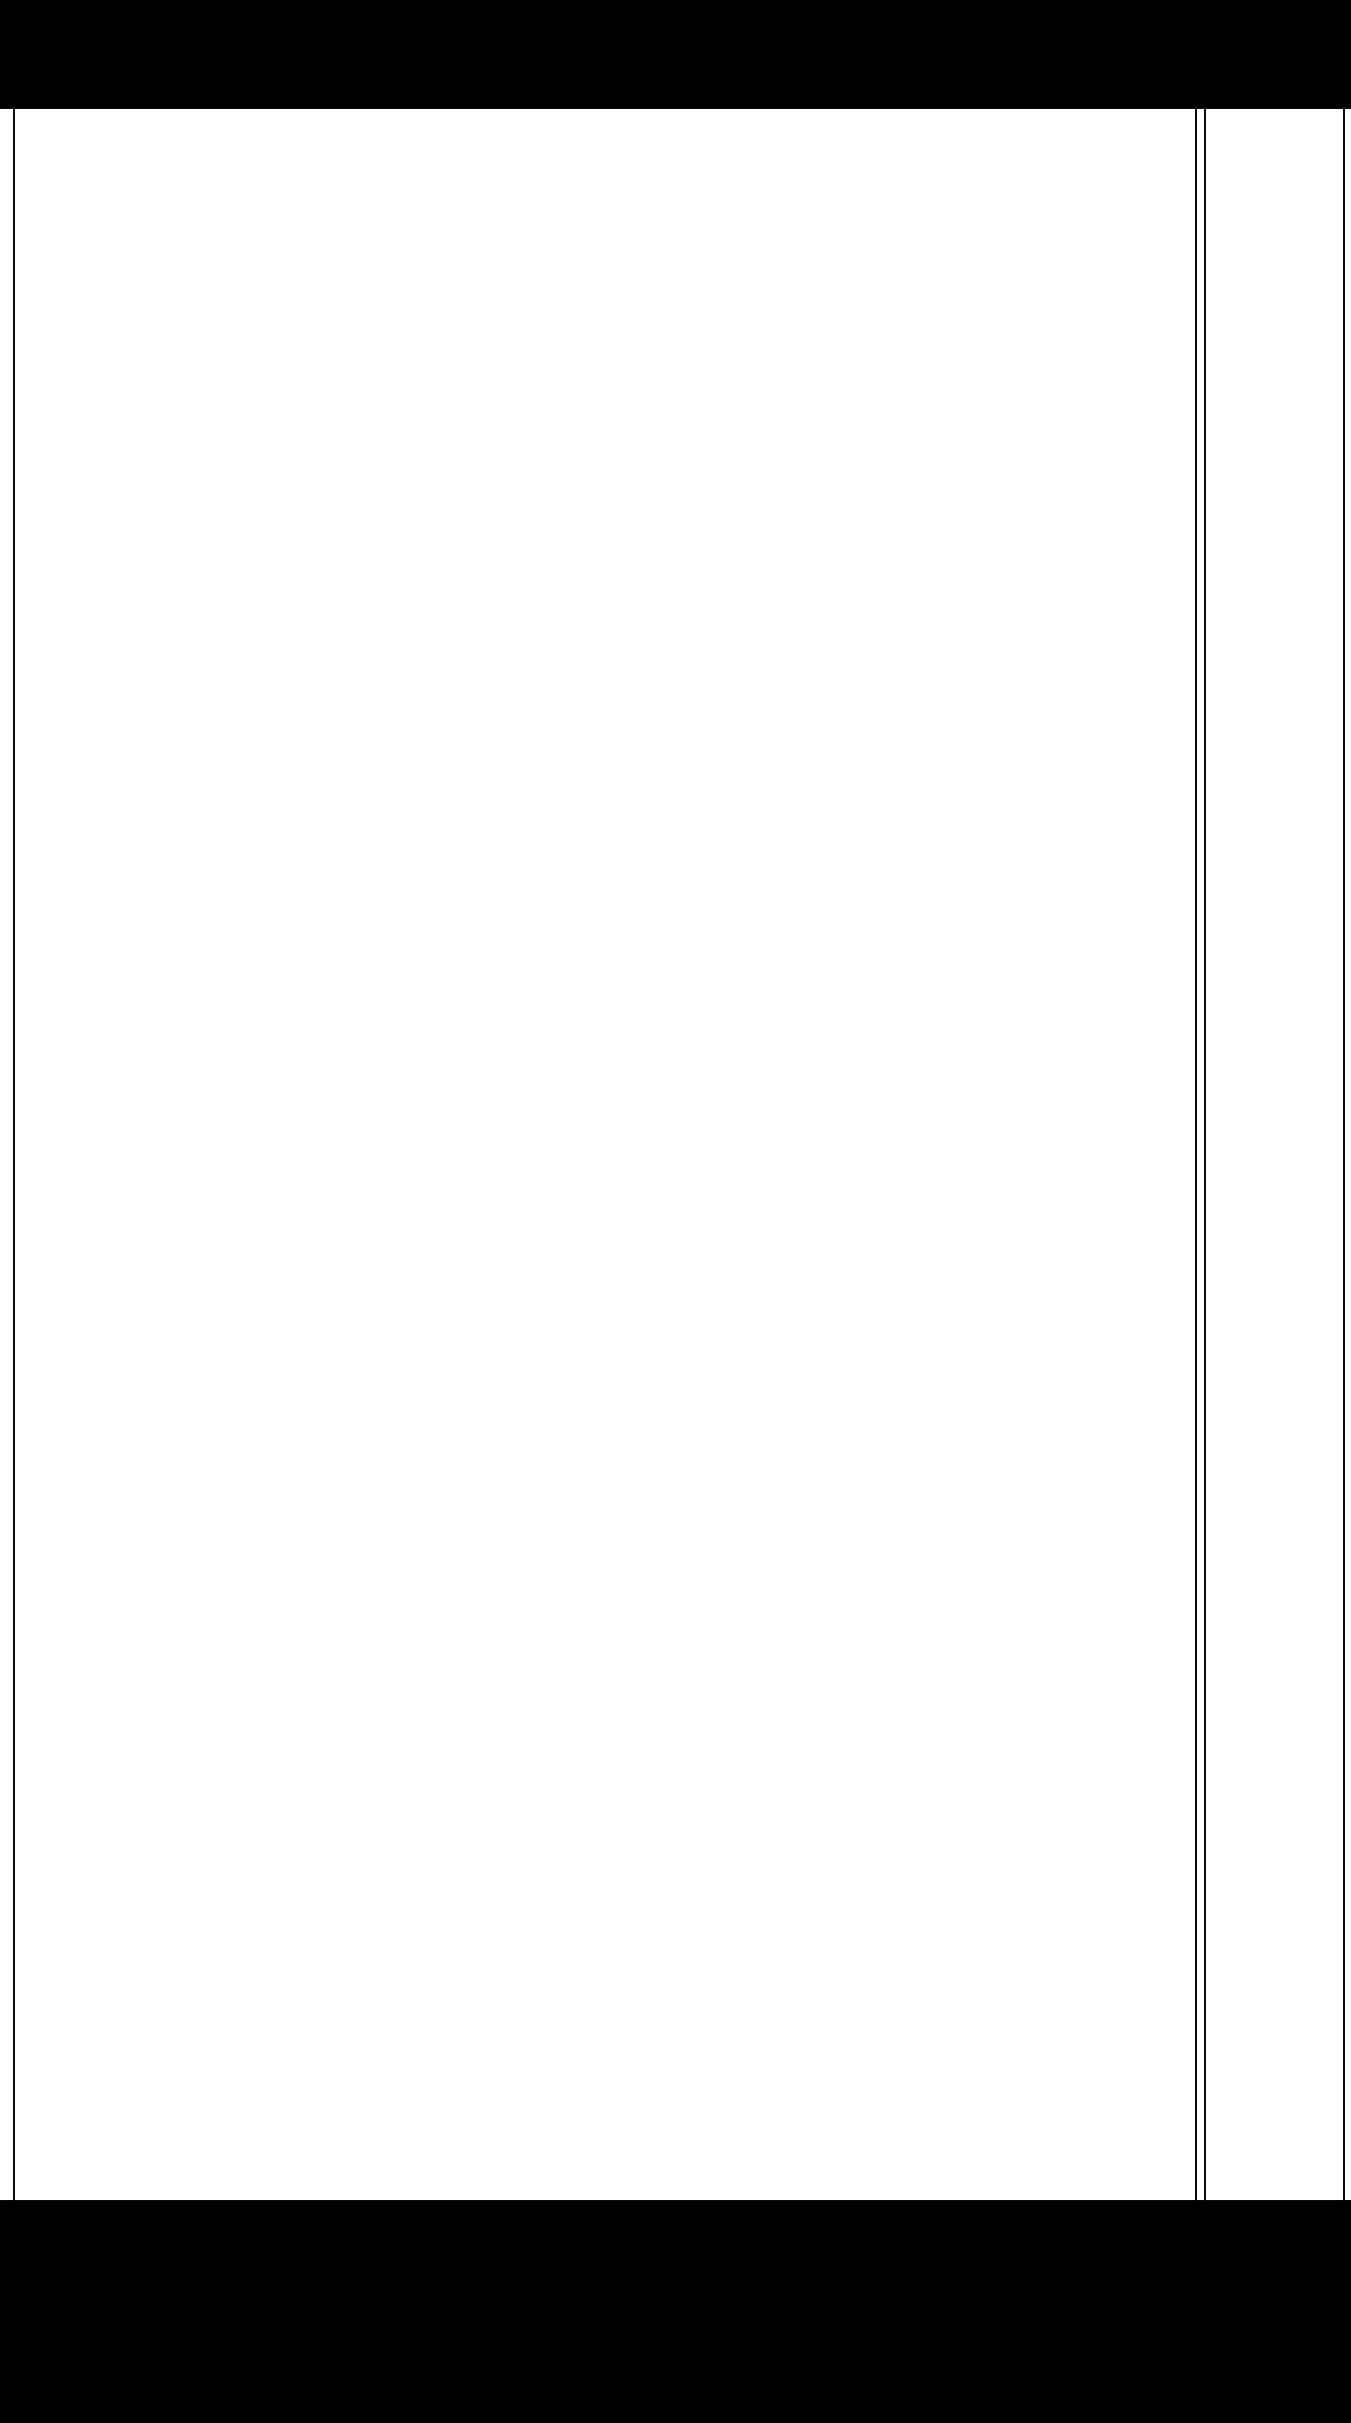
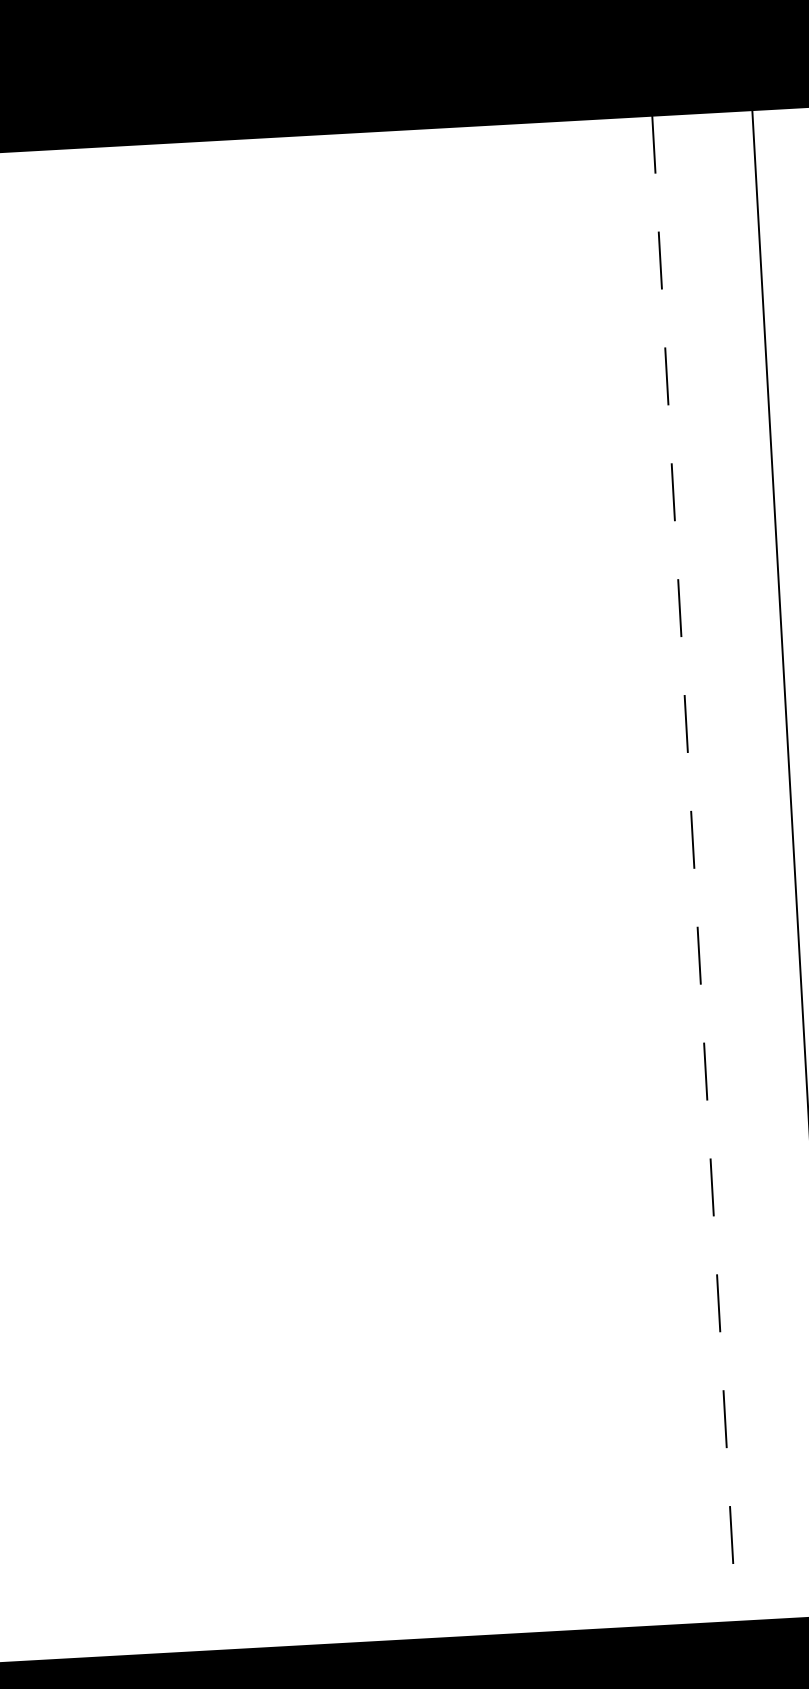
line: (1195, 1154) -> (687, 869), removed
line: (1204, 1154) -> (694, 868), solid -> dashed

